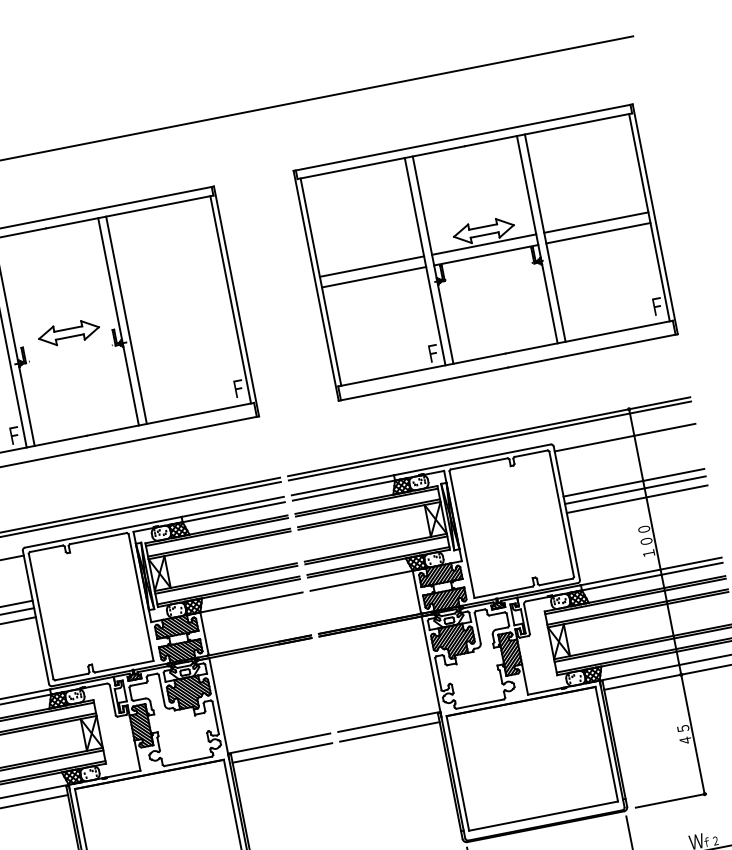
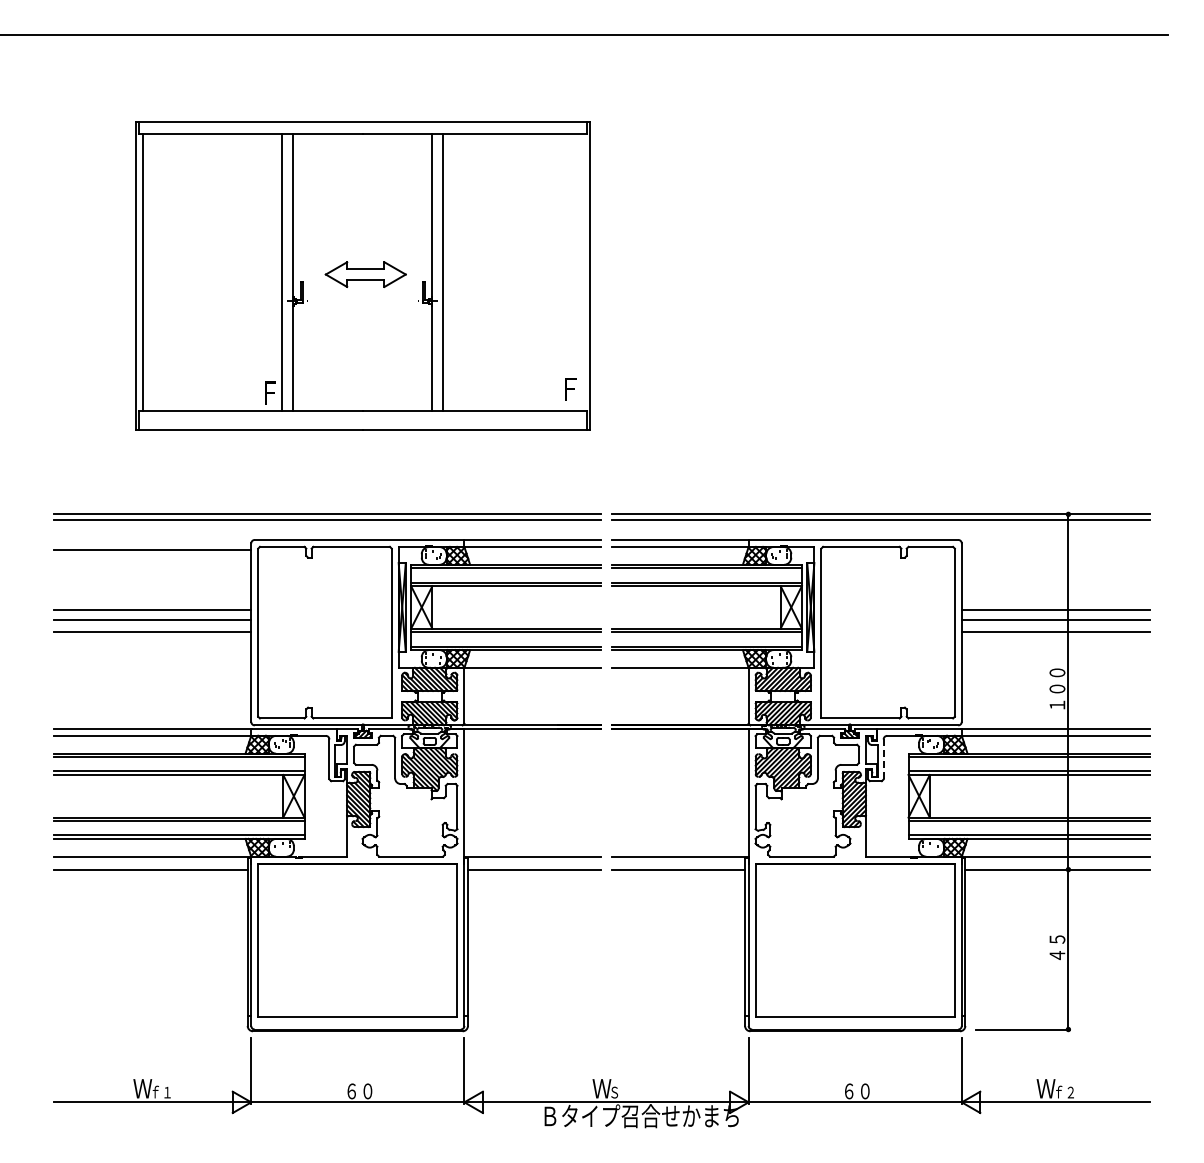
part: (485, 252) -> (922, 275), removed
line: (230, 299) -> (582, 272), removed
line: (624, 437) -> (1055, 549), removed
line: (526, 619) -> (883, 759), solid -> dashed

